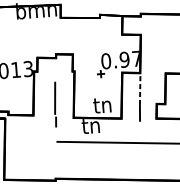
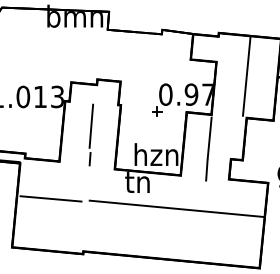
line: (163, 43) -> (246, 76), added
line: (140, 90) -> (209, 138), dashed -> solid
part: (55, 104) -> (90, 134), moved
text: (102, 104) -> (156, 154), tn -> hzn
line: (29, 142) -> (50, 198), added

